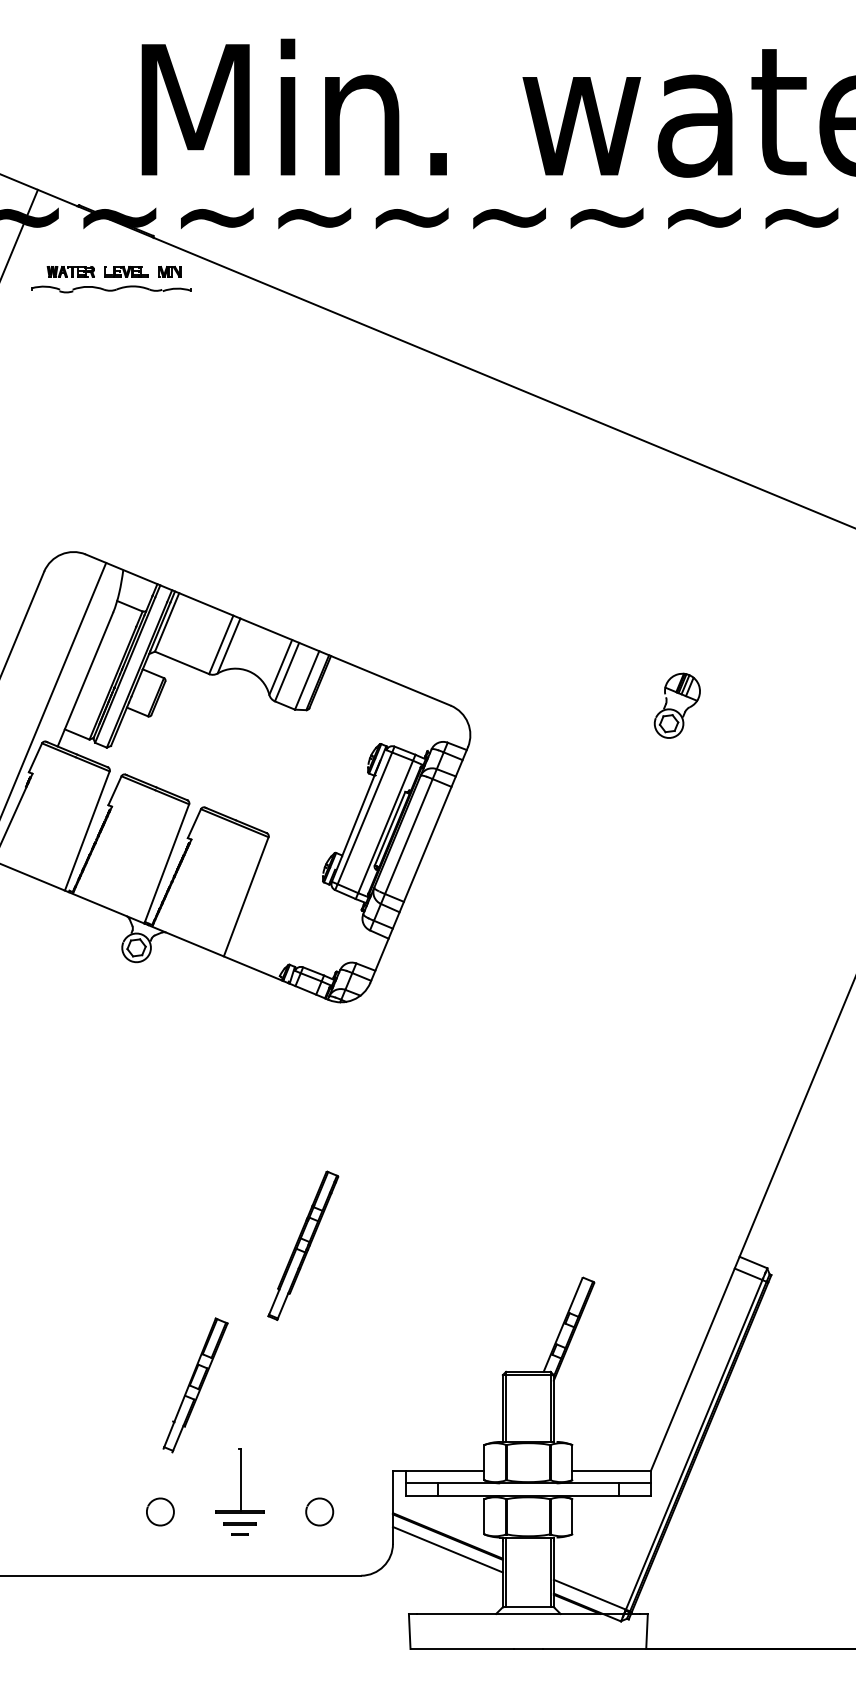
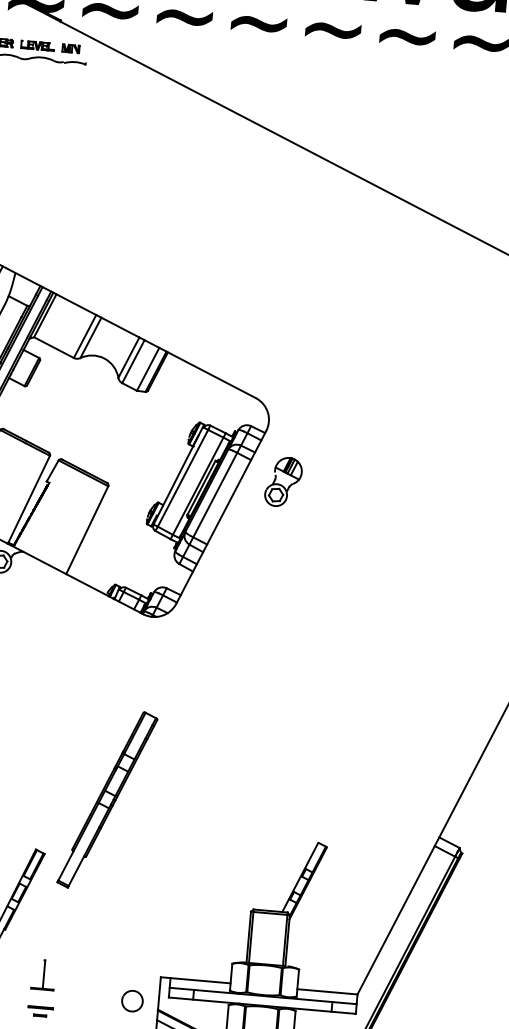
part: (676, 705) -> (282, 481), moved
part: (303, 1245) -> (107, 799), size x1.6
part: (239, 1480) -> (43, 974), size x0.6
arc: (313, 1501) -> (128, 992), moved

